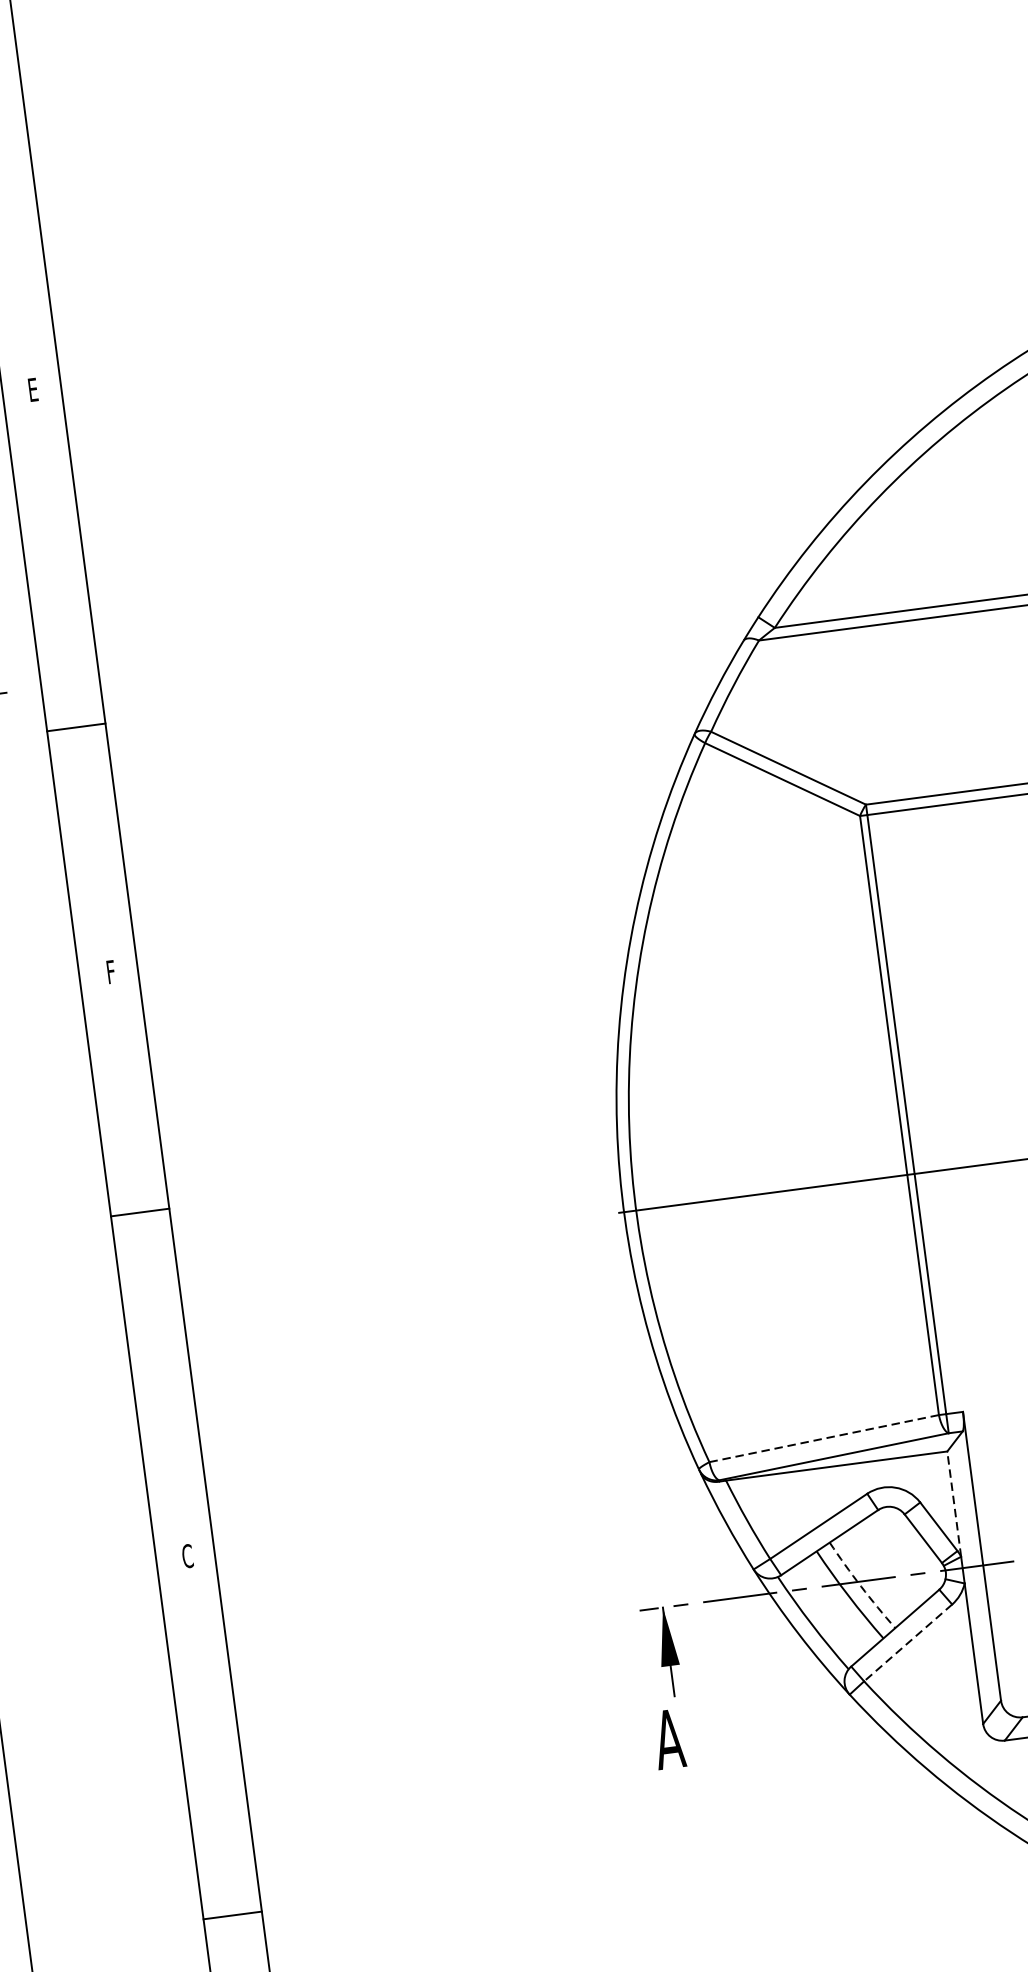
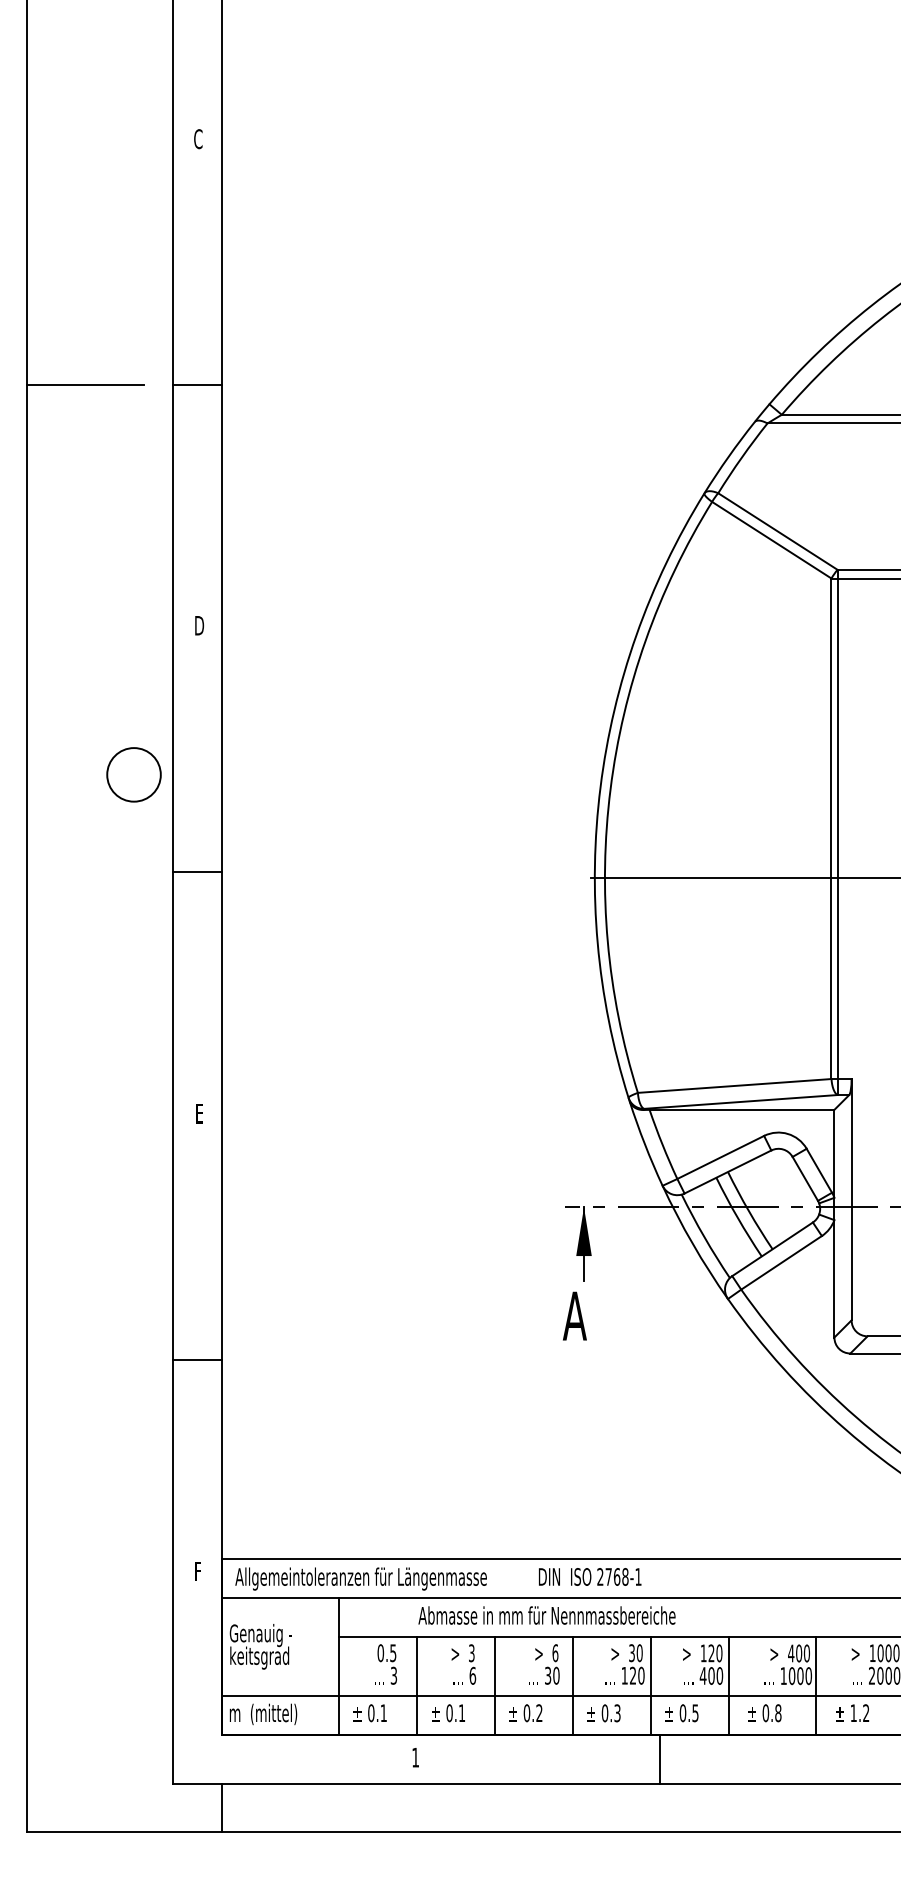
text: (33, 390) -> (198, 139), E -> C
line: (76, 727) -> (197, 385), moved
text: (111, 971) -> (199, 625), F -> D
circle: (55, 1160) -> (133, 774), added
line: (140, 1212) -> (197, 872), moved
line: (825, 1437) -> (735, 1085), dashed -> solid
line: (954, 1503) -> (834, 1153), dashed -> solid
text: (187, 1555) -> (199, 1113), C -> E
arc: (861, 1586) -> (749, 1211), dashed -> solid
line: (908, 1643) -> (781, 1263), dashed -> solid
line: (232, 1915) -> (197, 1359), moved

